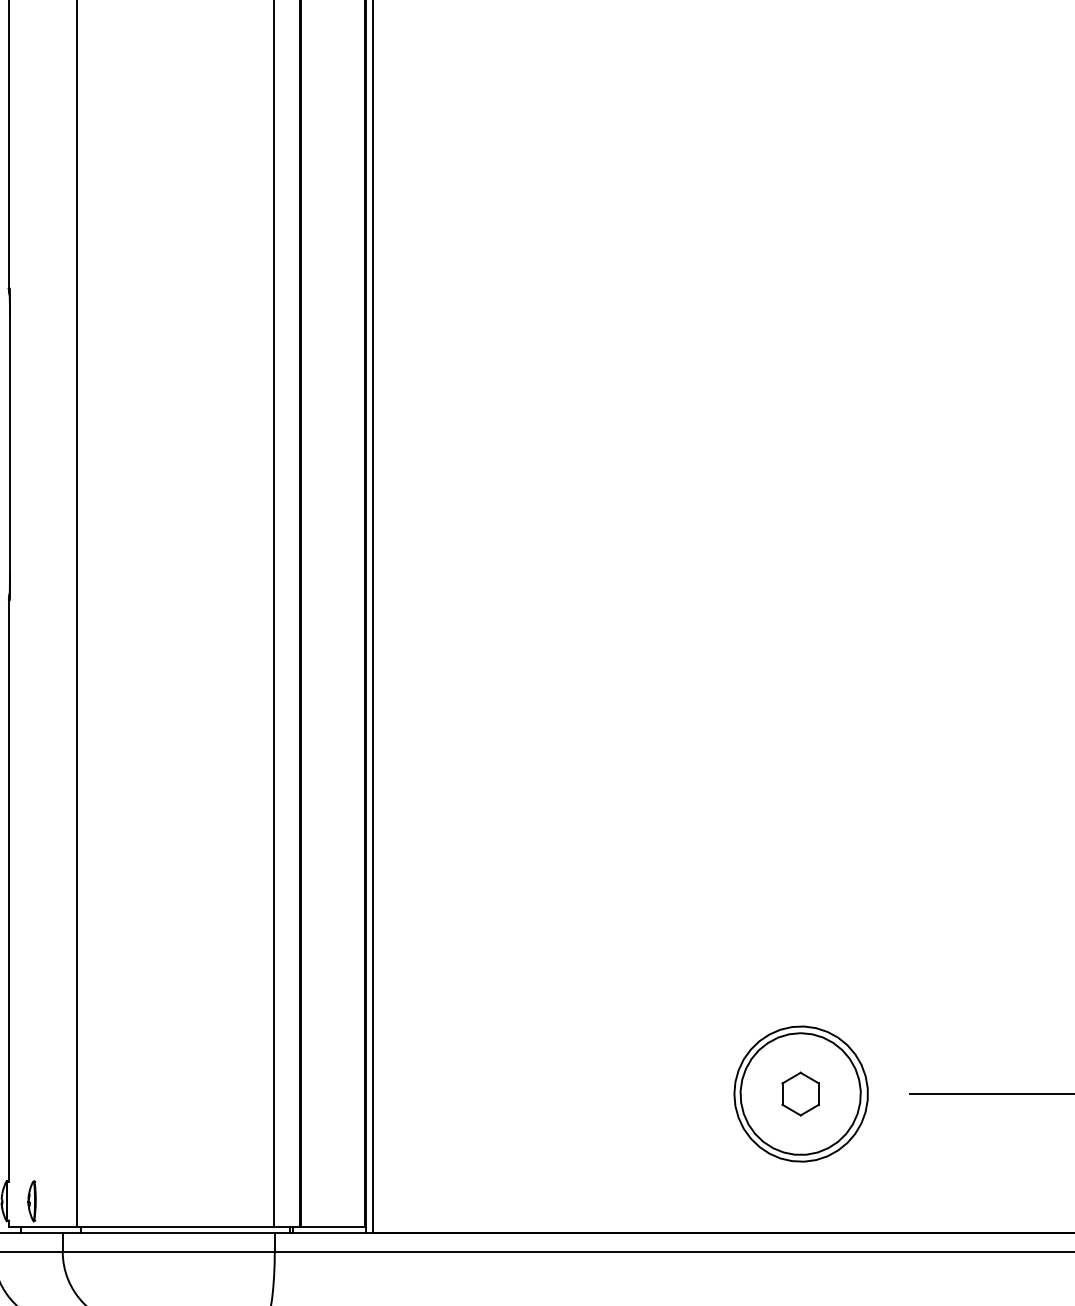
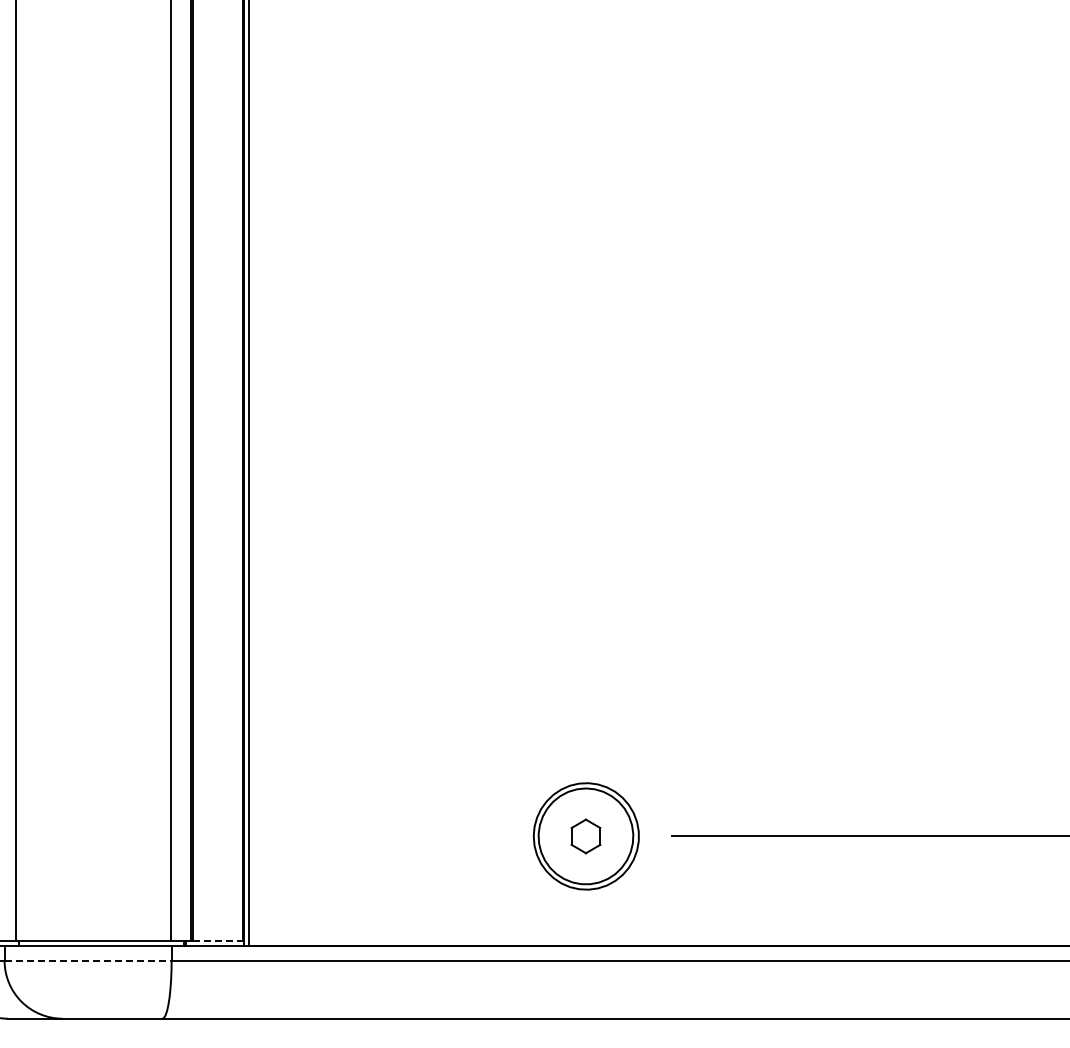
line: (334, 1227) -> (218, 941), solid -> dashed
line: (169, 1251) -> (88, 960), solid -> dashed

